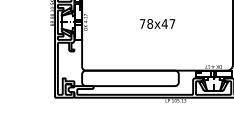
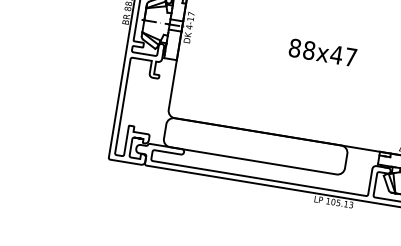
text: (142, 23) -> (295, 47), 78x47 -> 88x47

